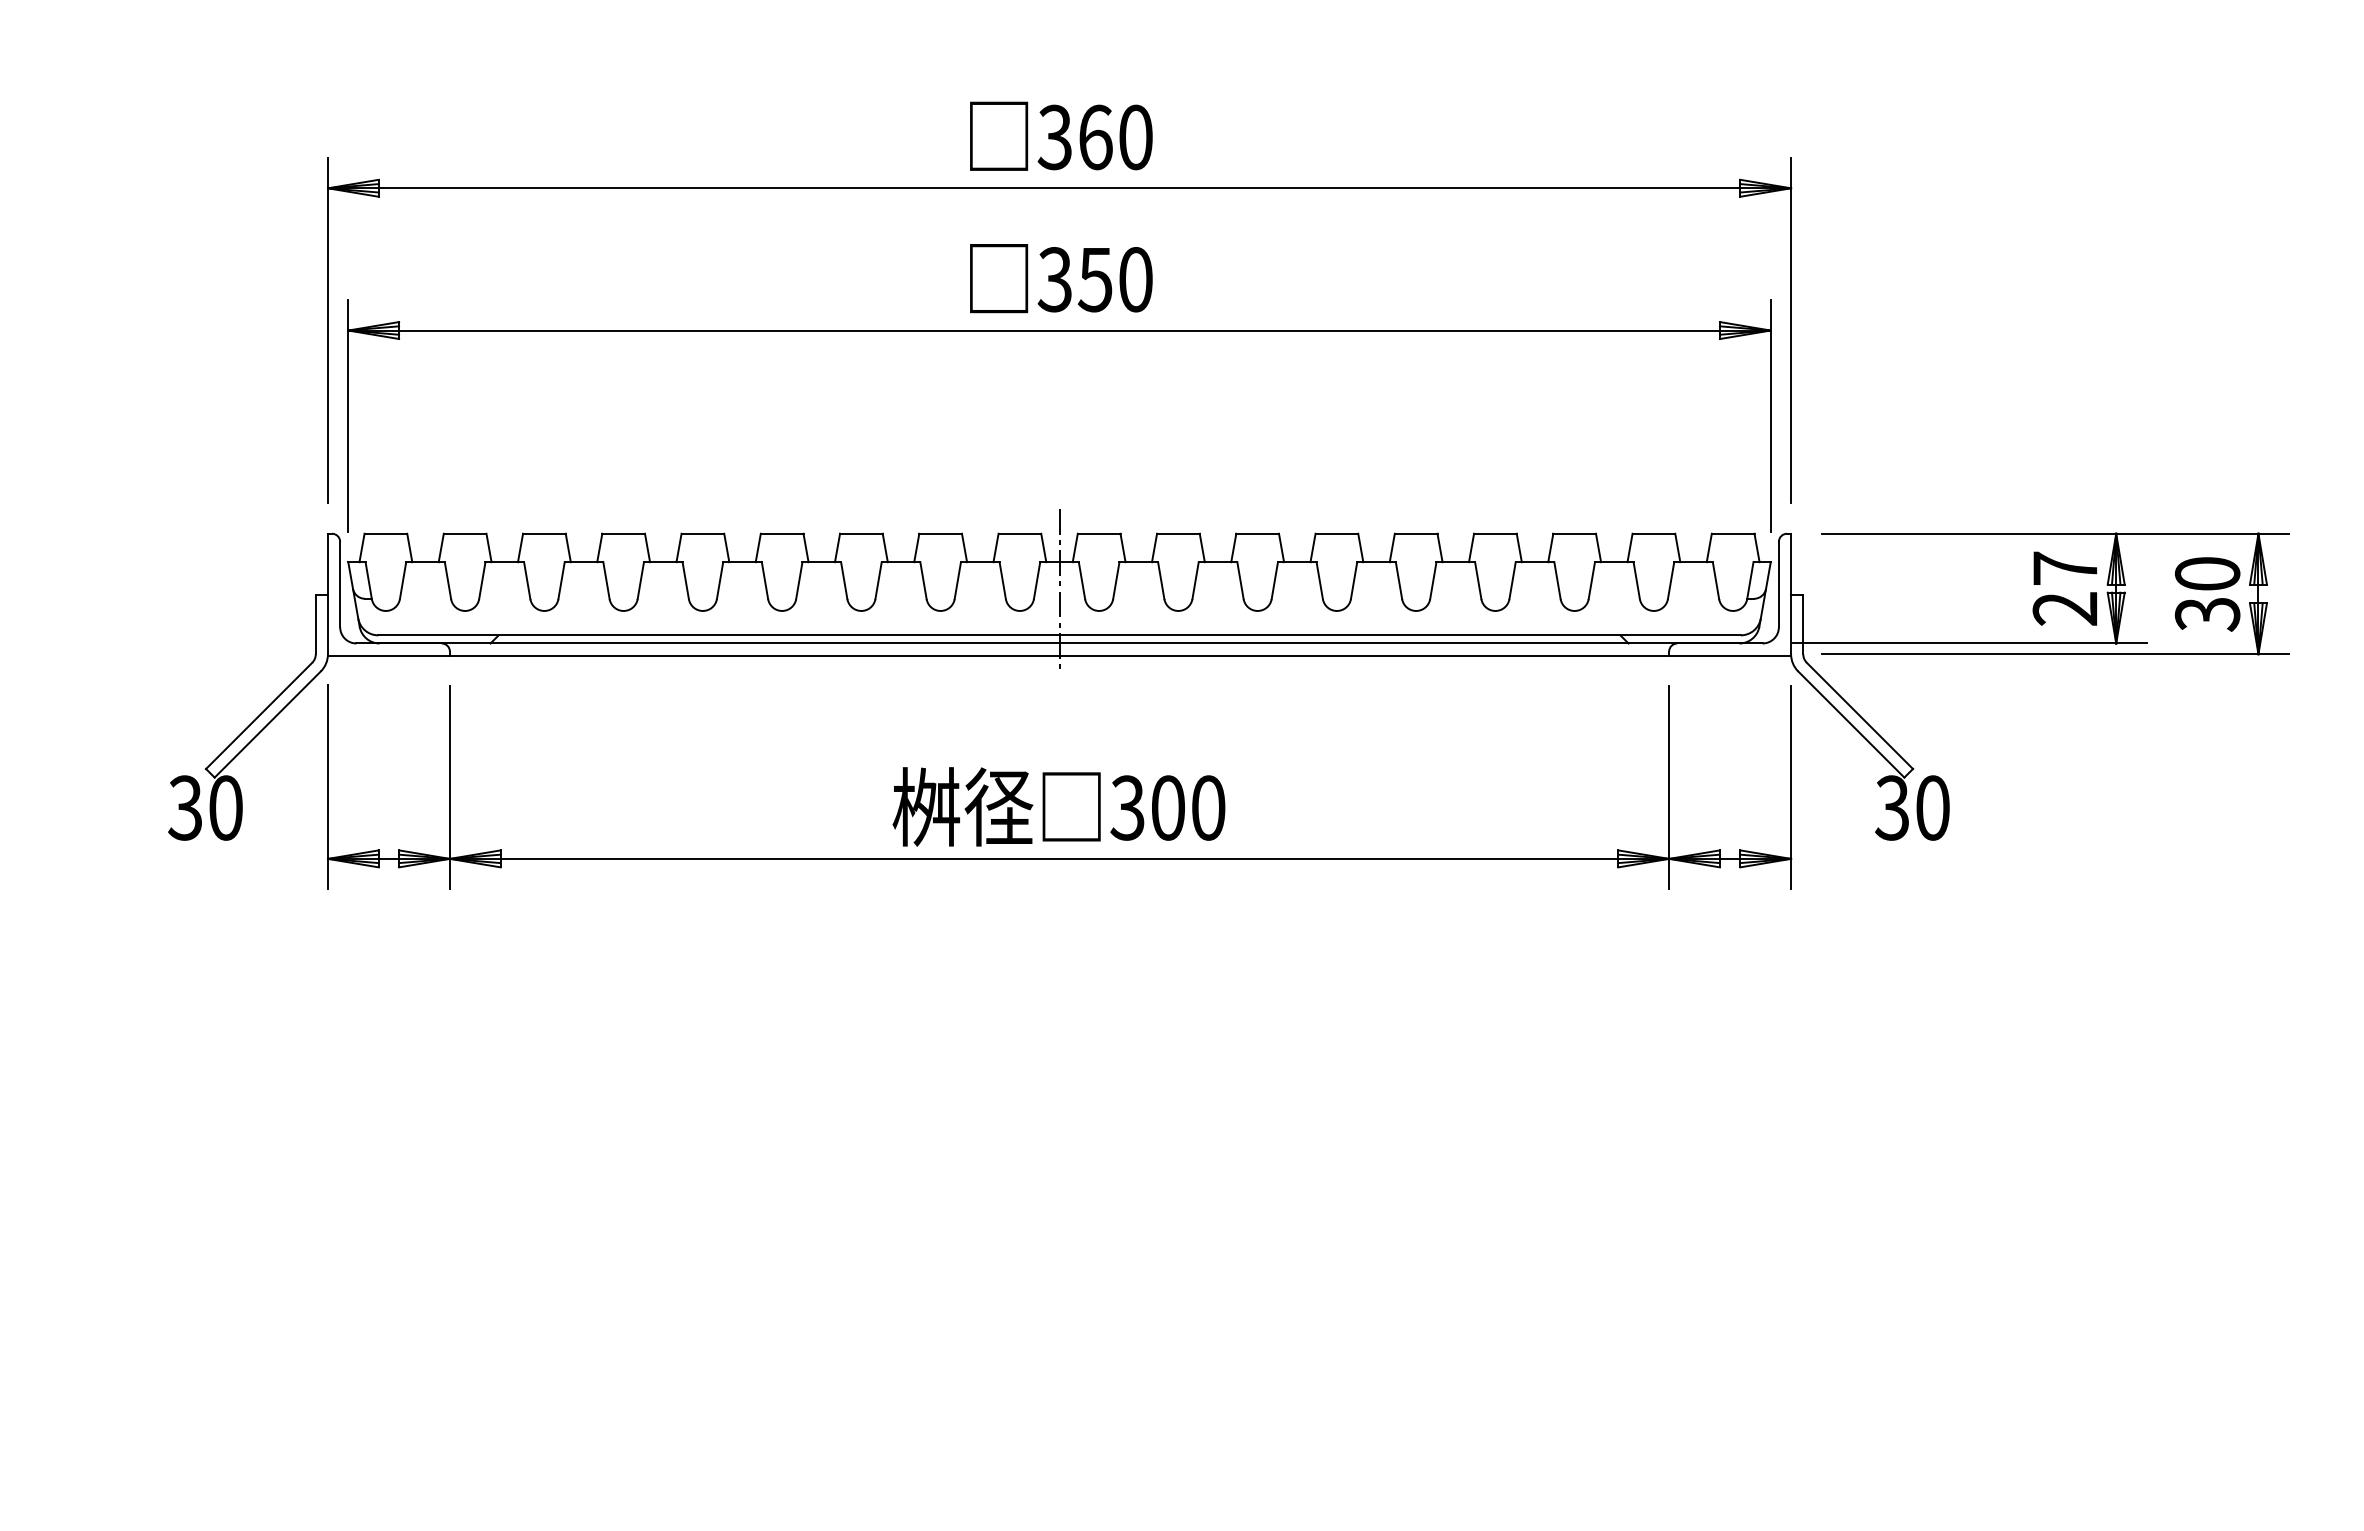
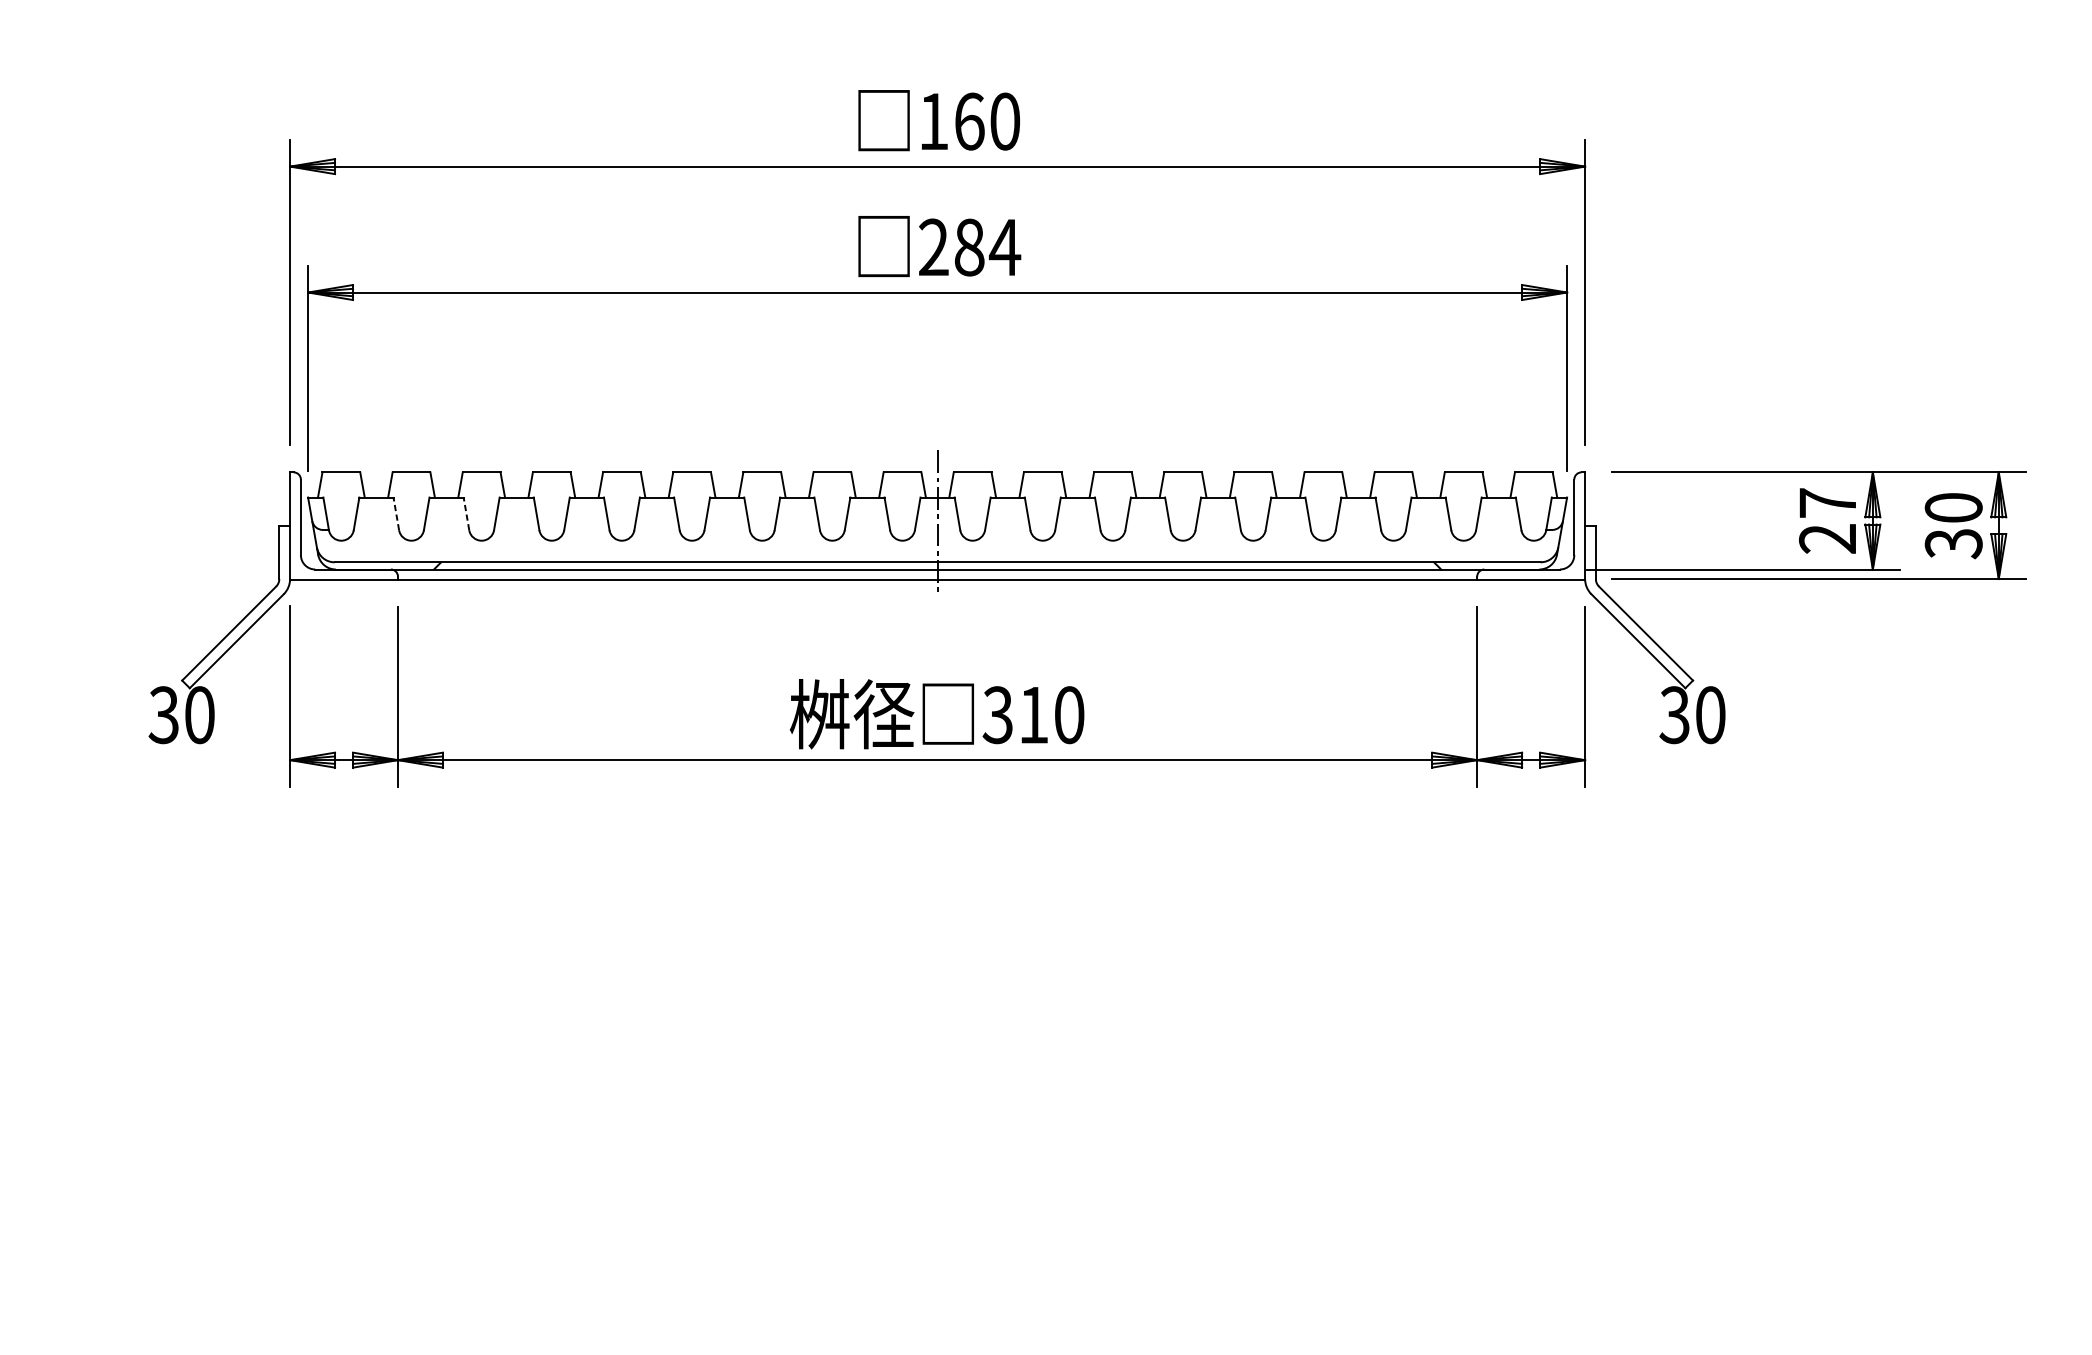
text: (1054, 137) -> (933, 121), 360 -> 160
text: (1095, 279) -> (969, 247), 350 -> 284
line: (447, 580) -> (395, 513), solid -> dashed
line: (527, 580) -> (466, 513), solid -> dashed
text: (1168, 807) -> (1034, 714), 300 -> 310

